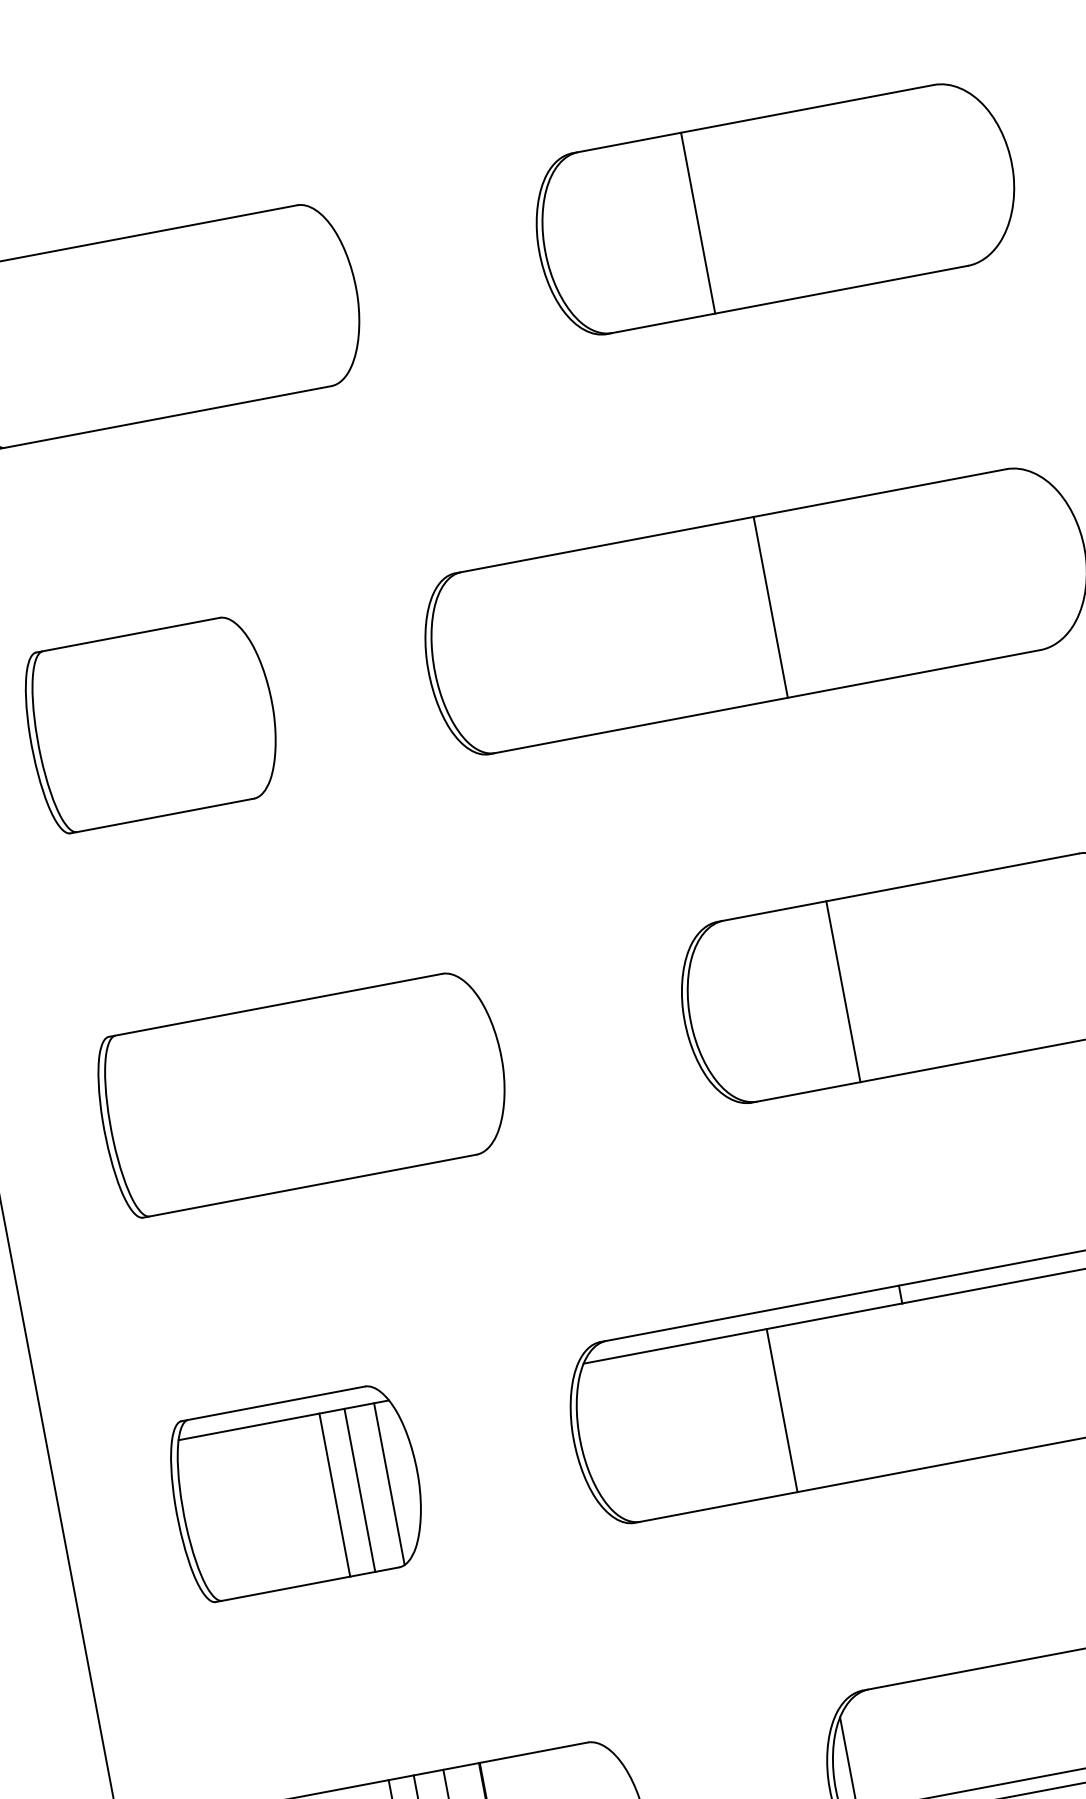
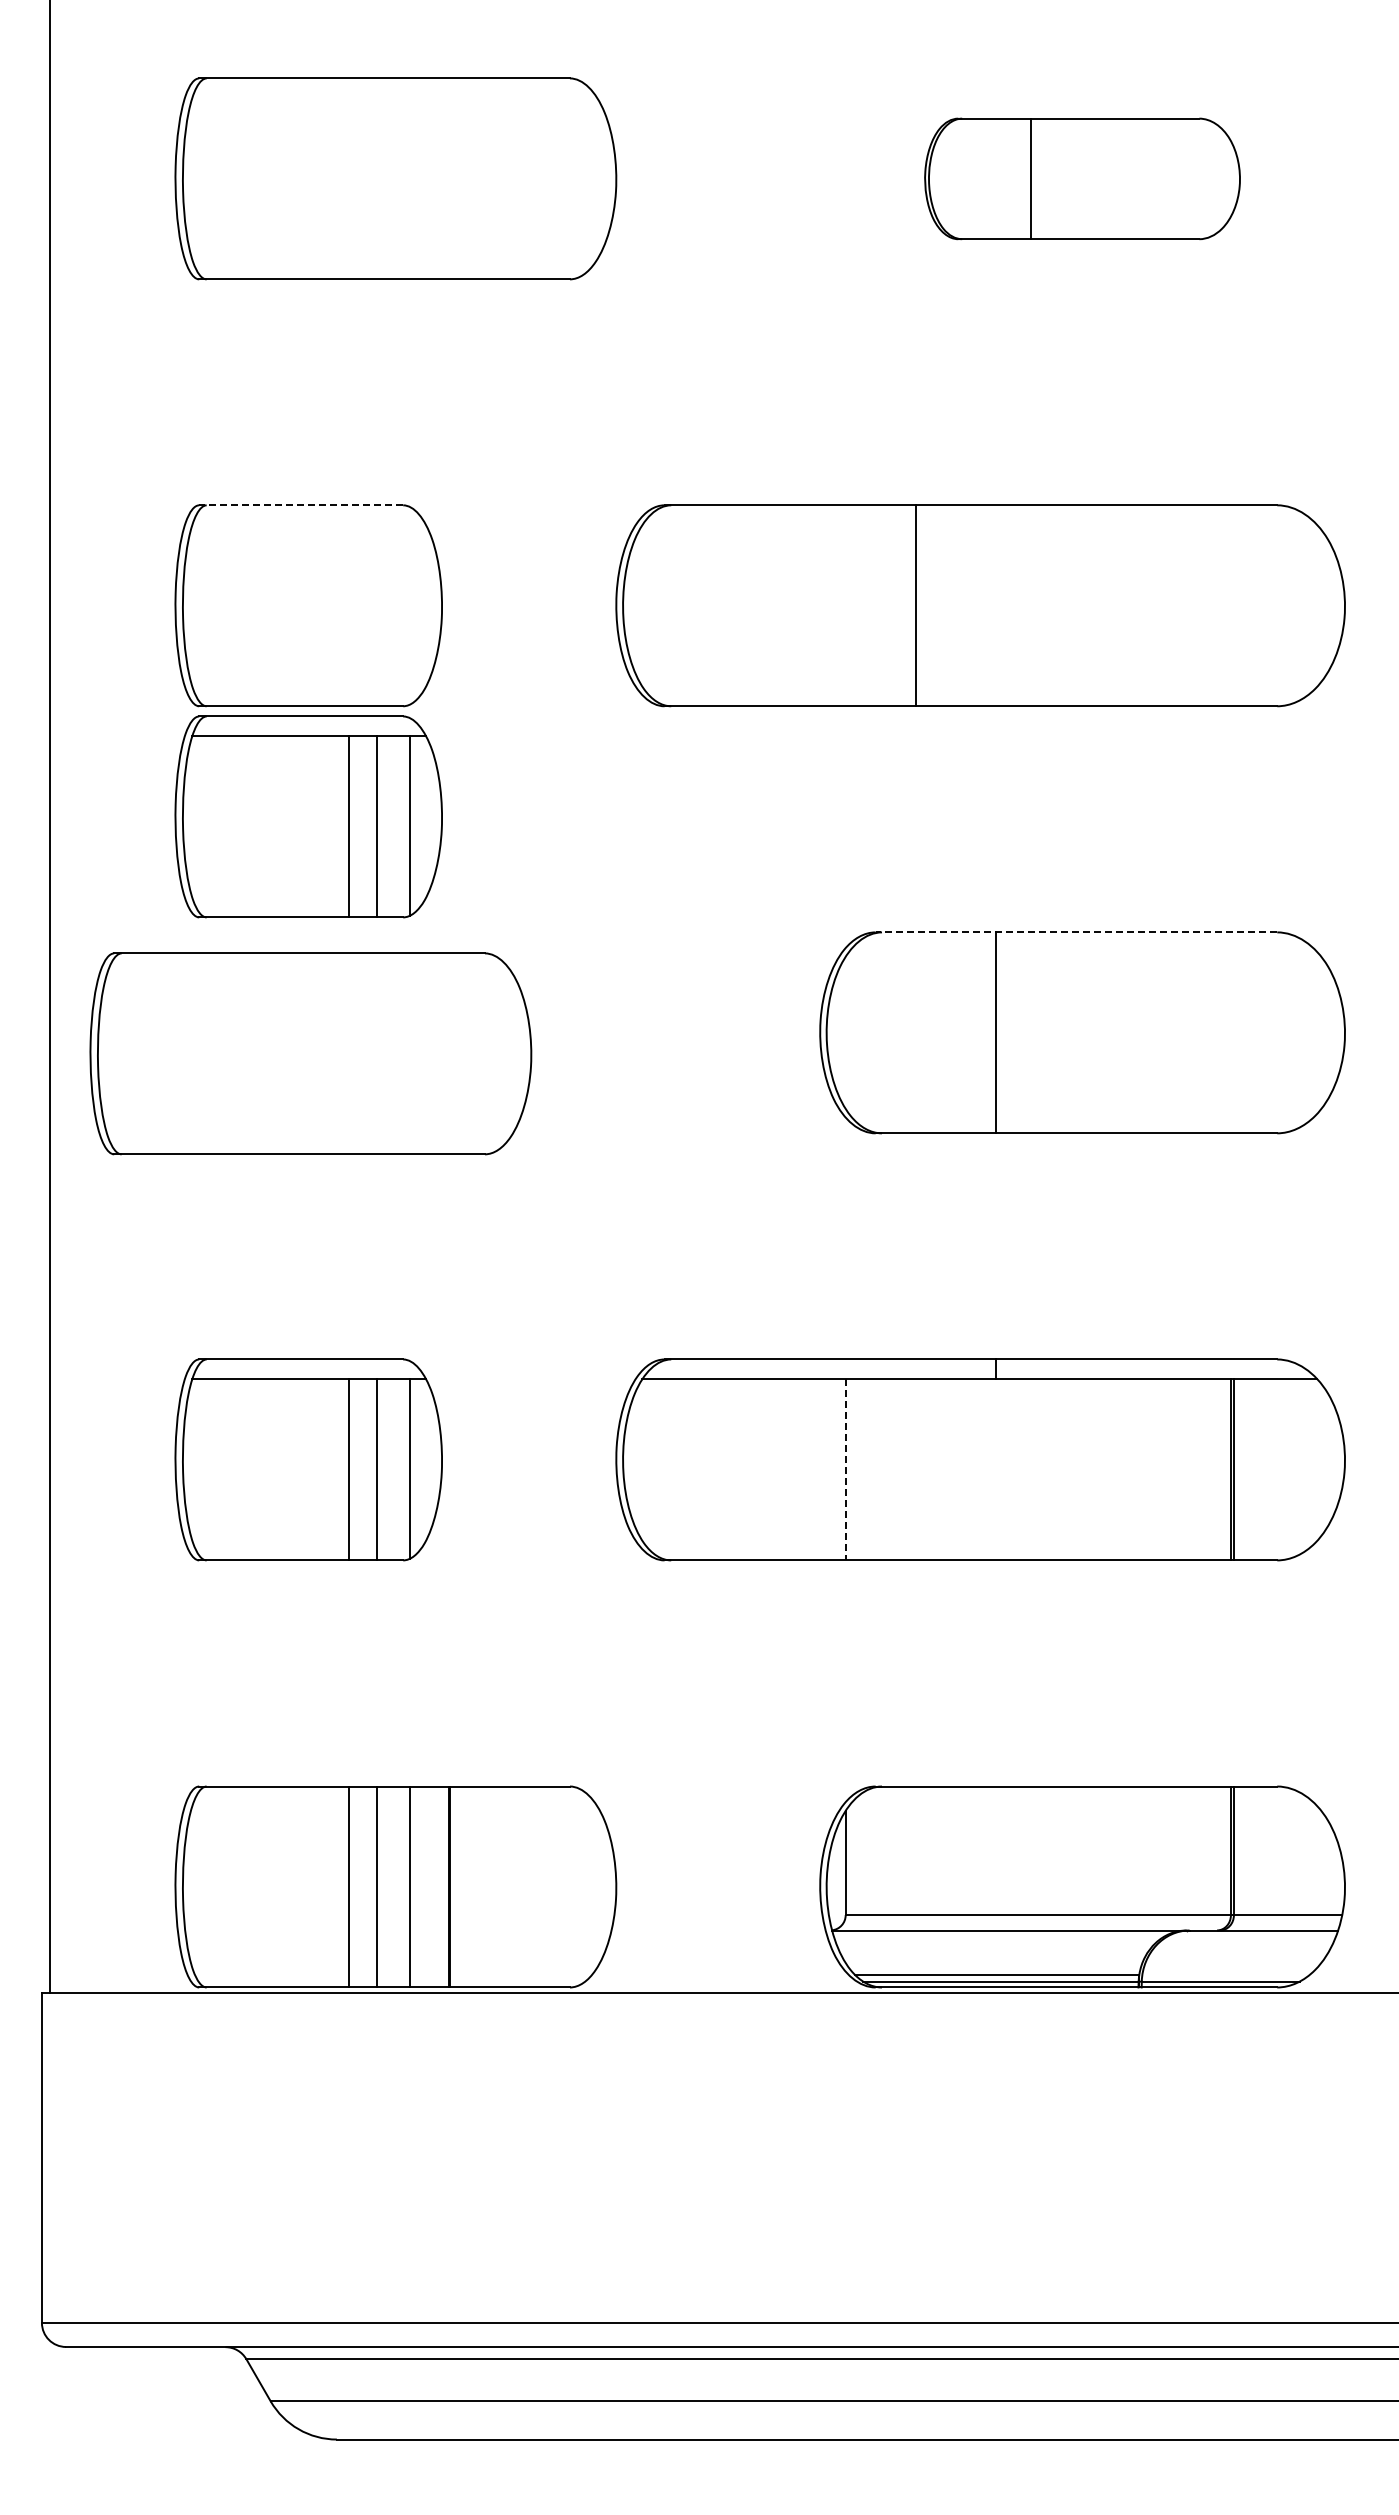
part: (775, 208) -> (1082, 178), size x0.6
line: (770, 607) -> (916, 605), moved
line: (128, 635) -> (301, 505), solid -> dashed
line: (898, 887) -> (1076, 932), solid -> dashed
part: (187, 913) -> (308, 816), added
part: (302, 1093) -> (310, 1053), moved
line: (781, 1410) -> (845, 1469), solid -> dashed

